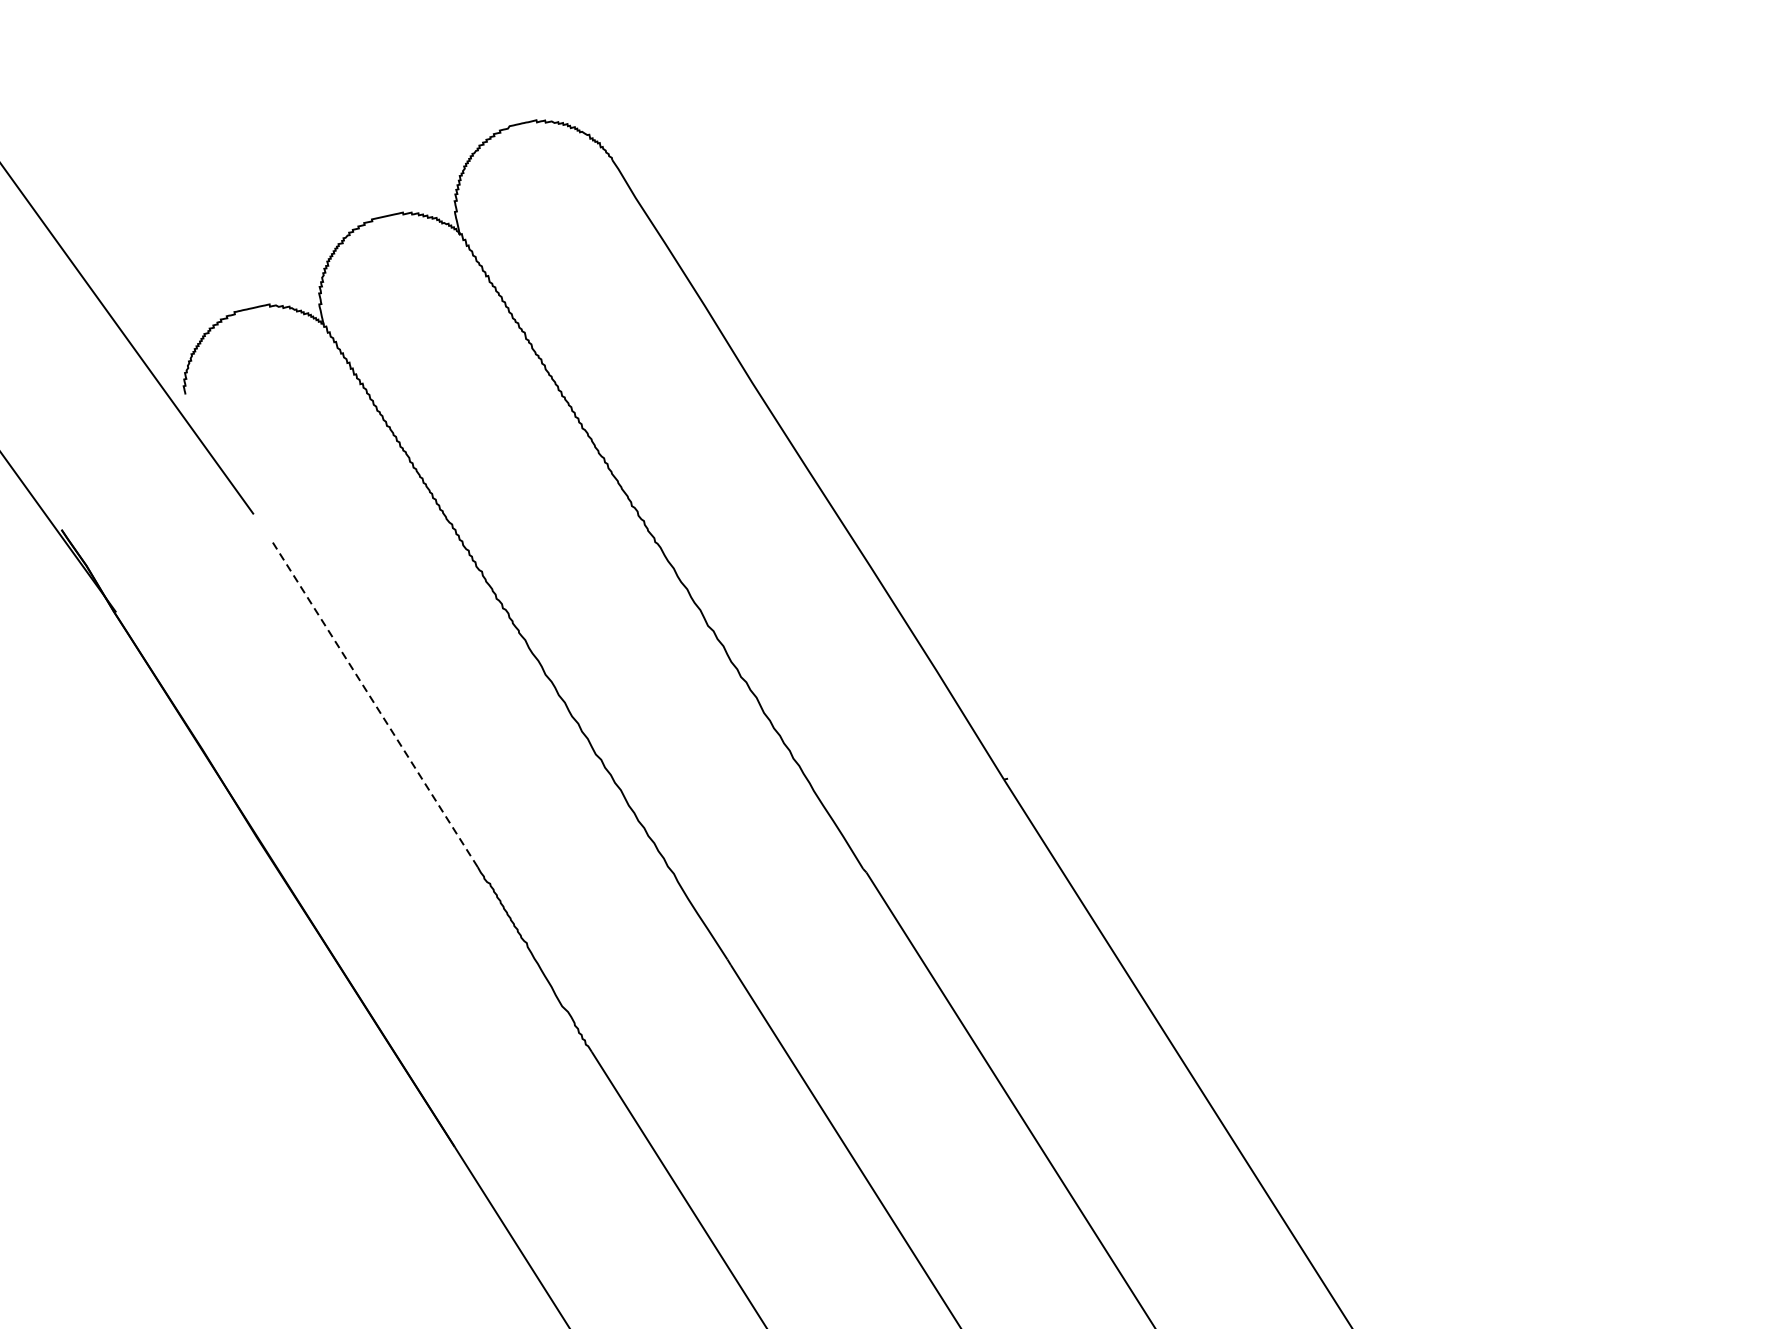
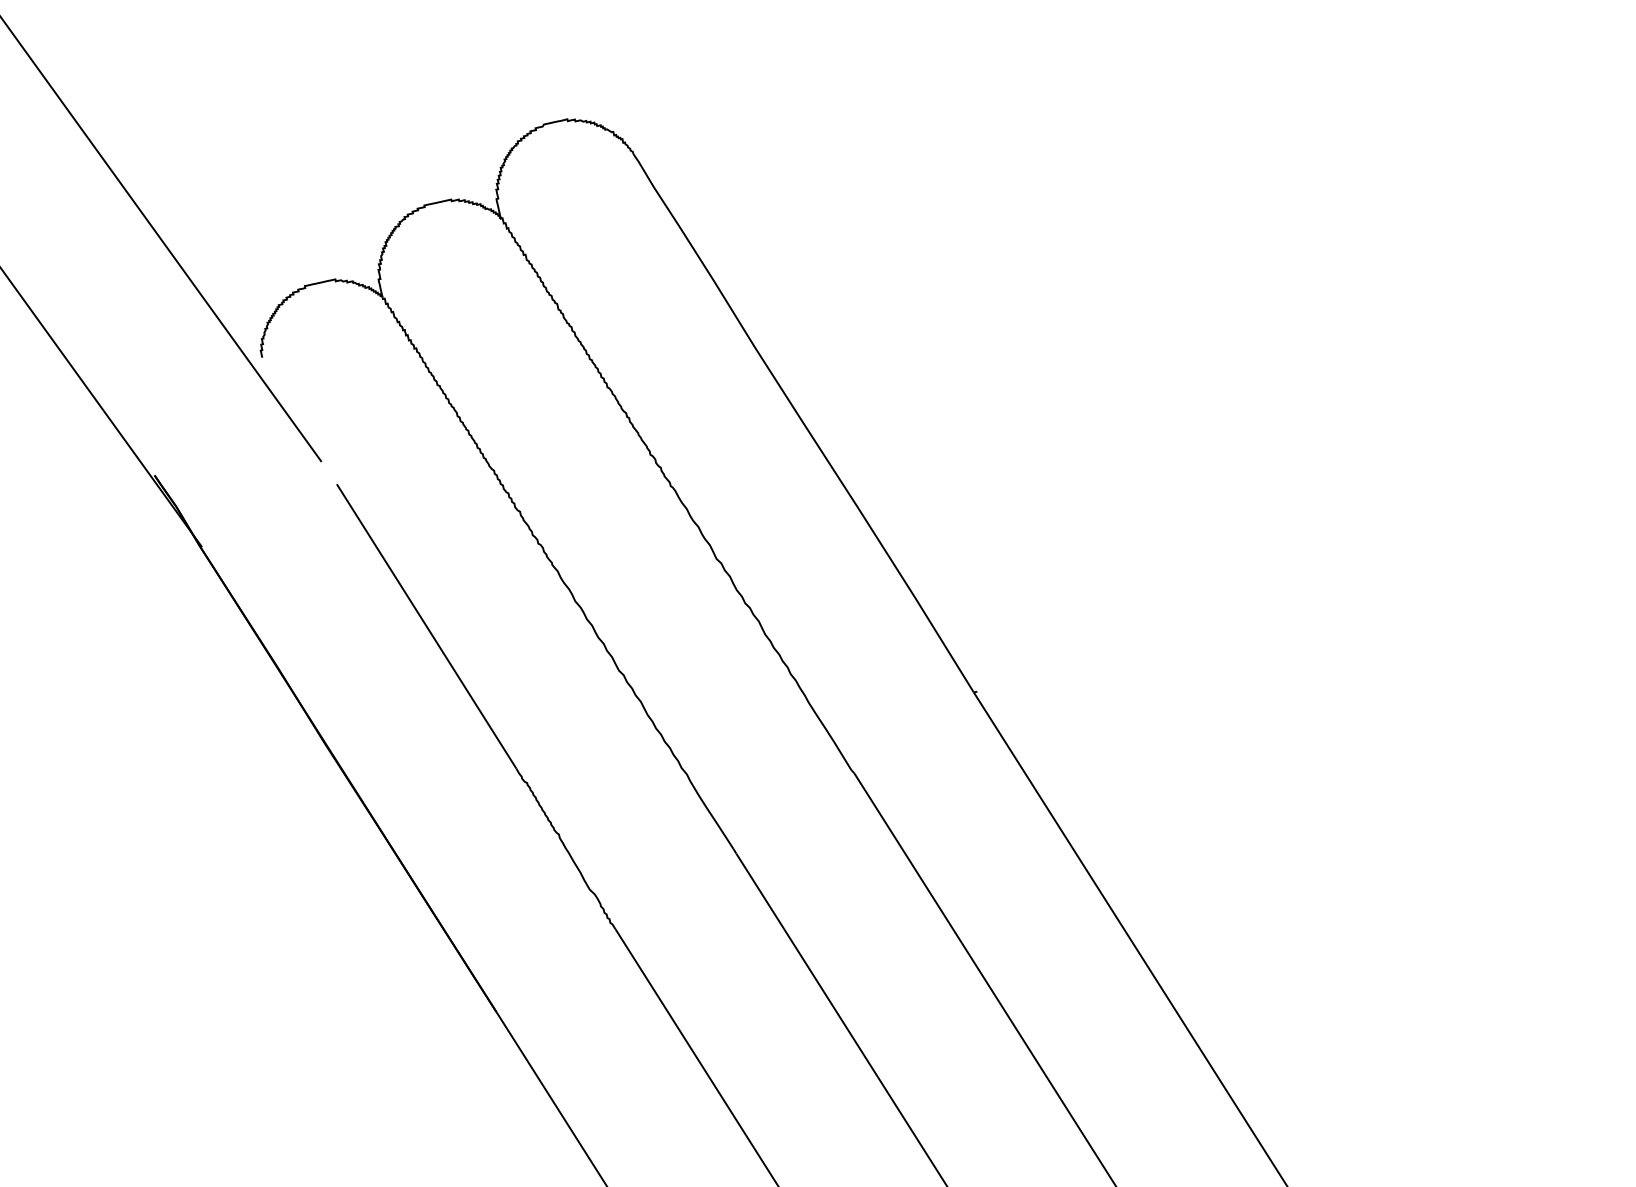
line: (374, 702) -> (426, 625), dashed -> solid

